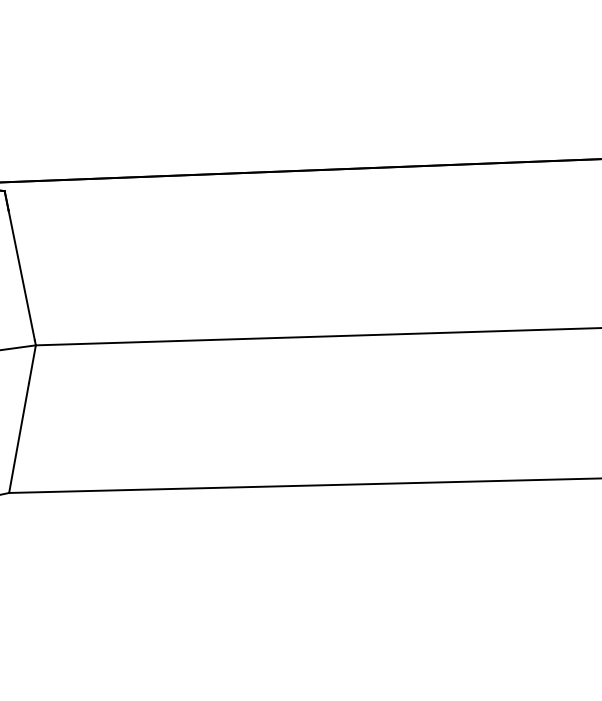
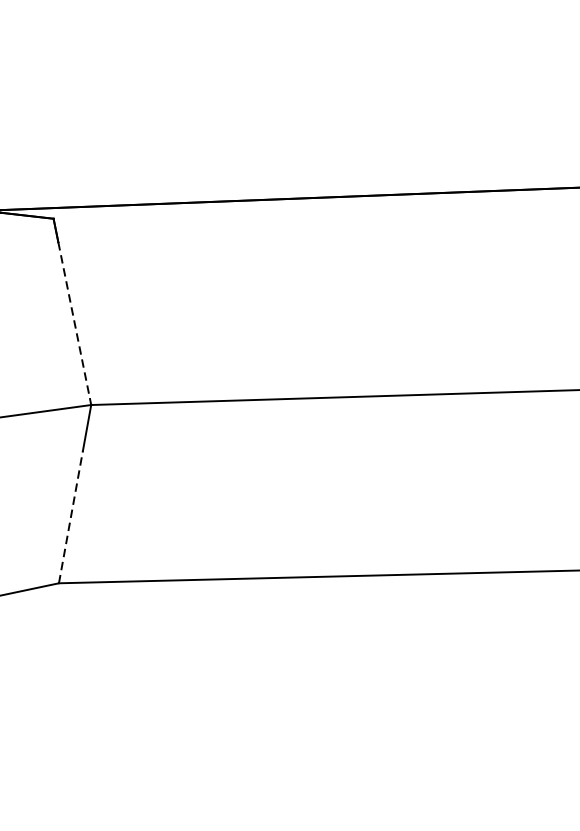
line: (21, 275) -> (73, 320), solid -> dashed
line: (19, 438) -> (71, 517), solid -> dashed

